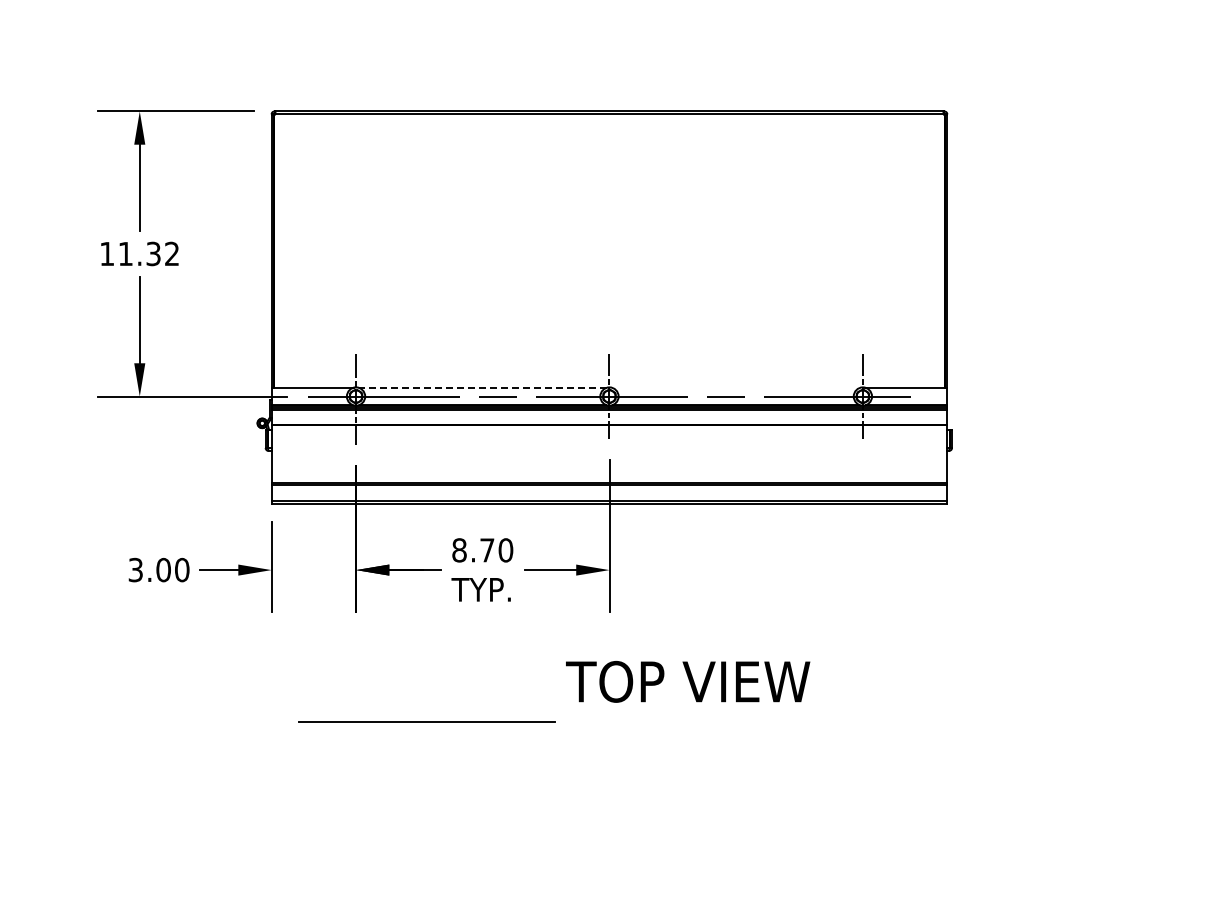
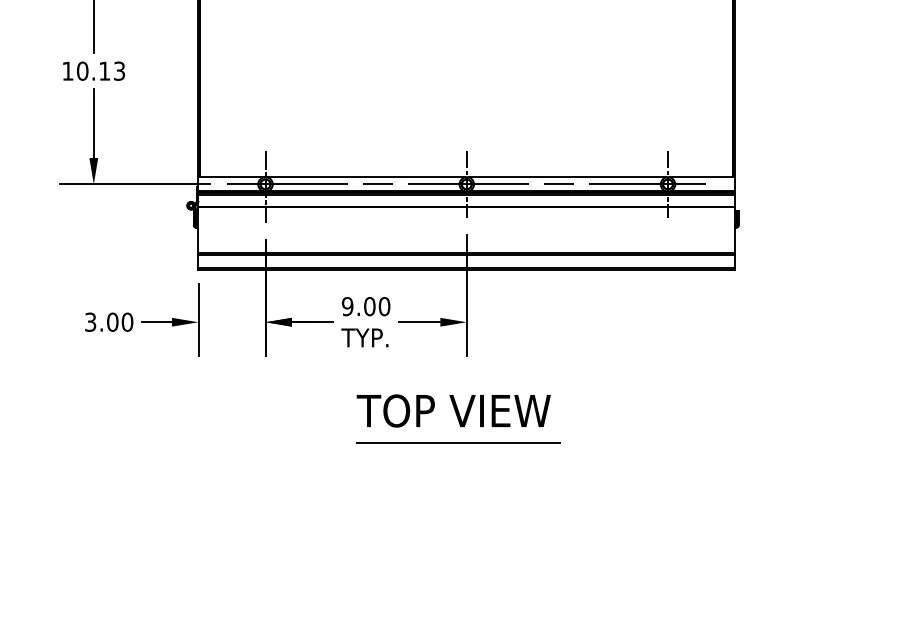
text: (148, 253) -> (100, 70), 11.32 -> 10.13
line: (482, 387) -> (365, 177), dashed -> solid
line: (735, 387) -> (566, 177), added
text: (473, 550) -> (358, 306), 8.70 -> 9.00
text: (688, 681) -> (454, 410), moved
line: (426, 721) -> (458, 442), moved

